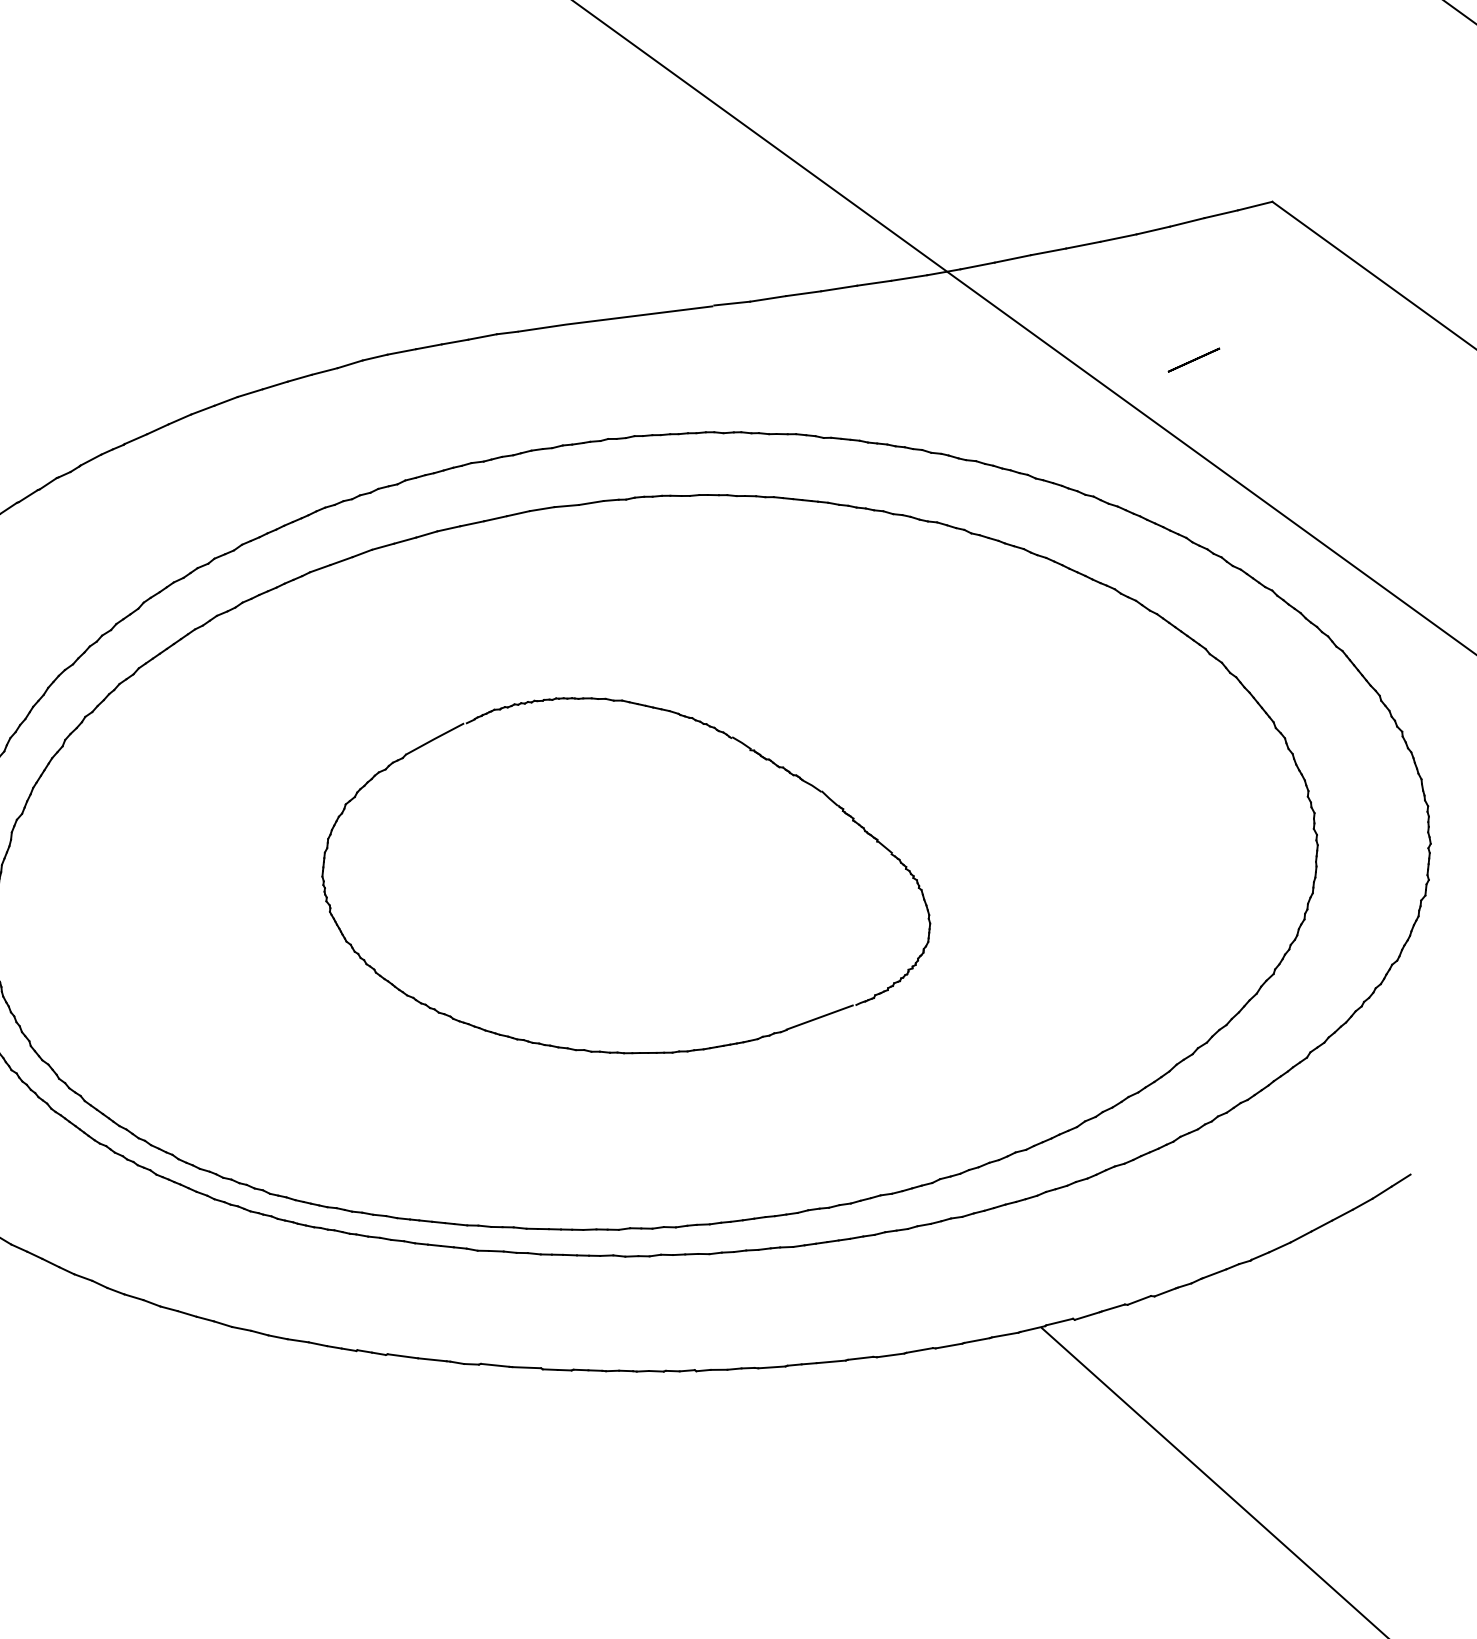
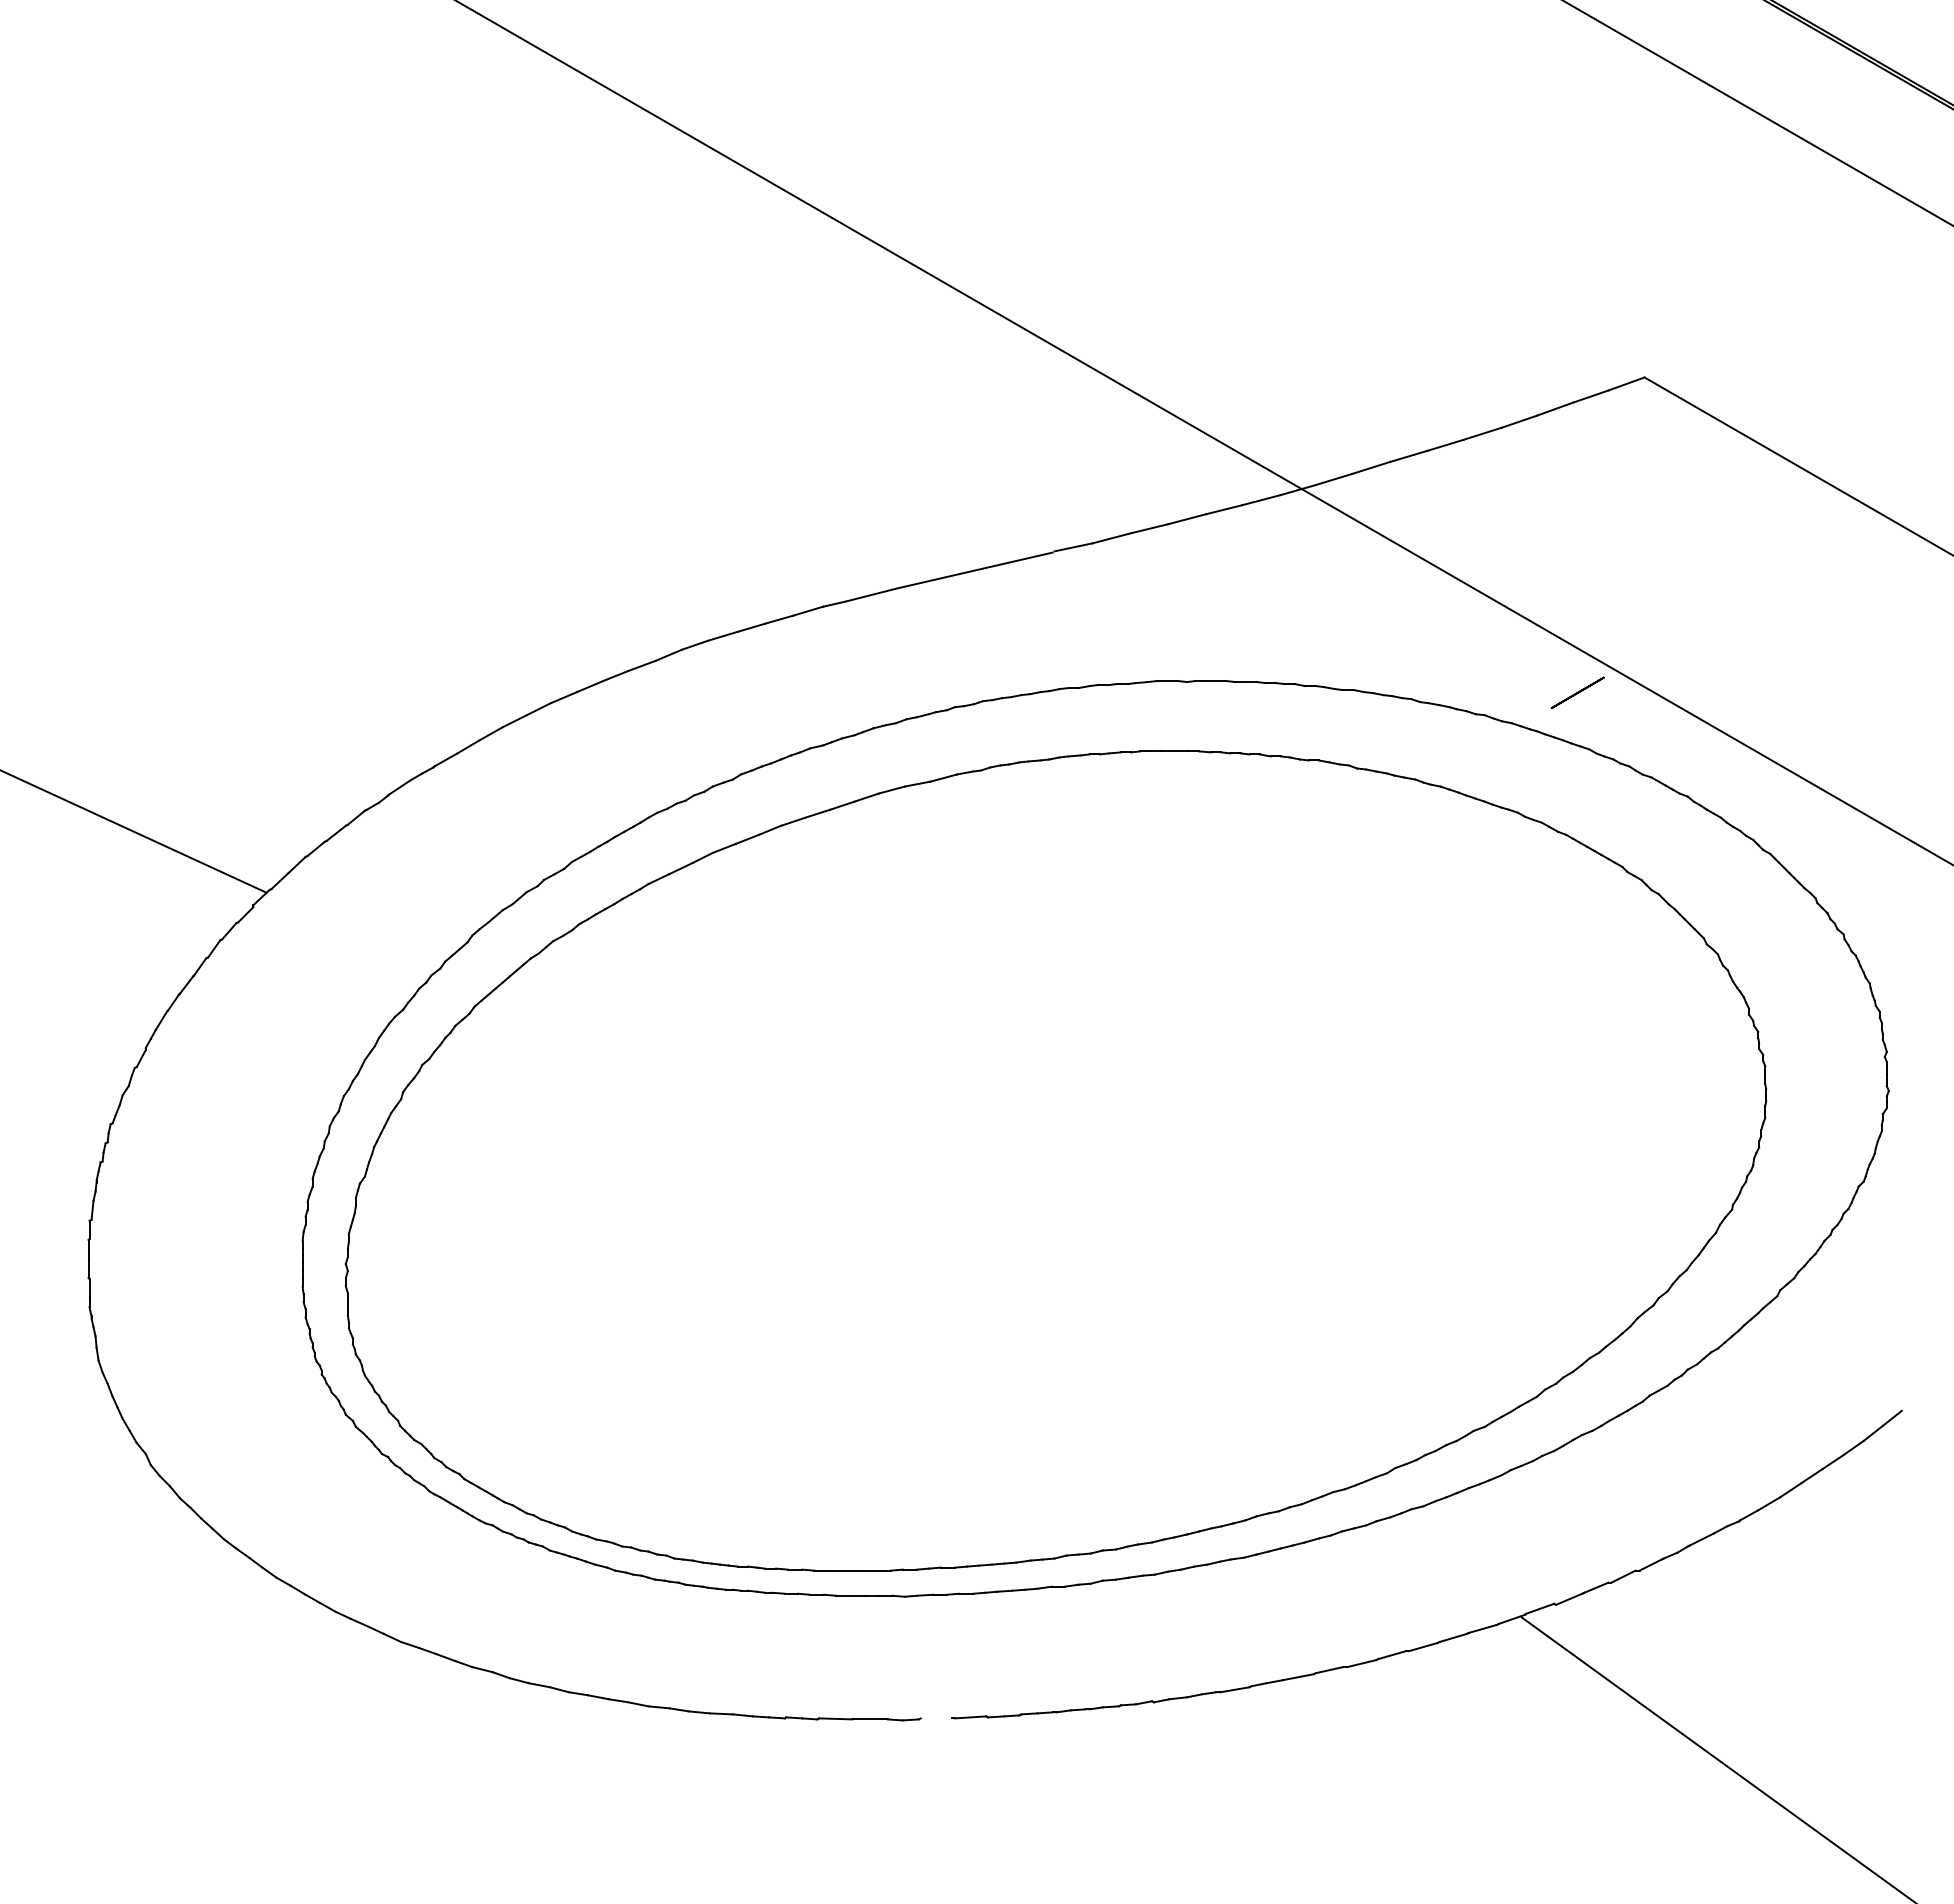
line: (1193, 359) -> (1577, 692), moved
part: (682, 716) -> (1066, 998), removed
line: (495, 1365) -> (936, 1718), removed

